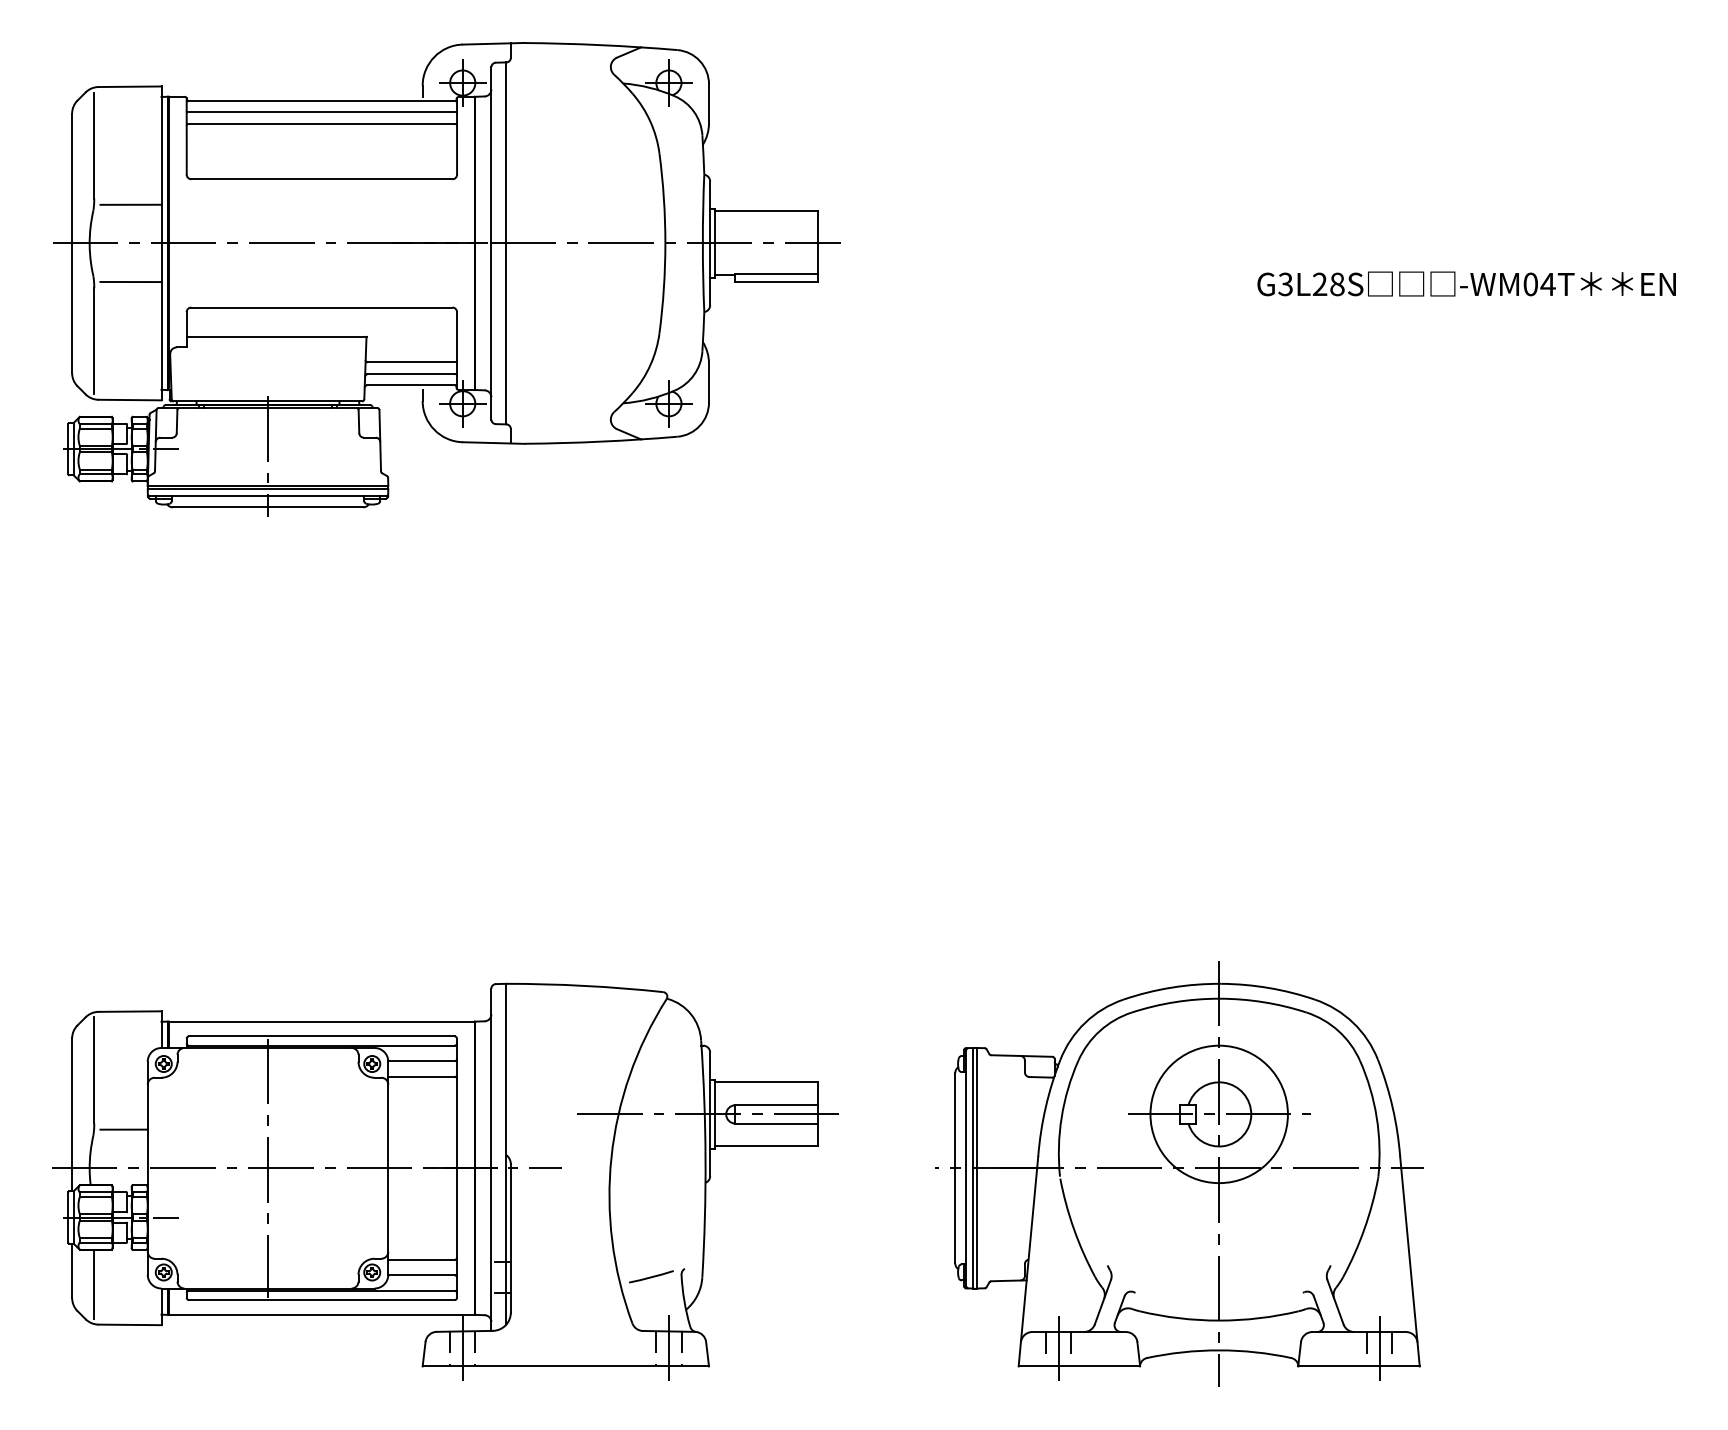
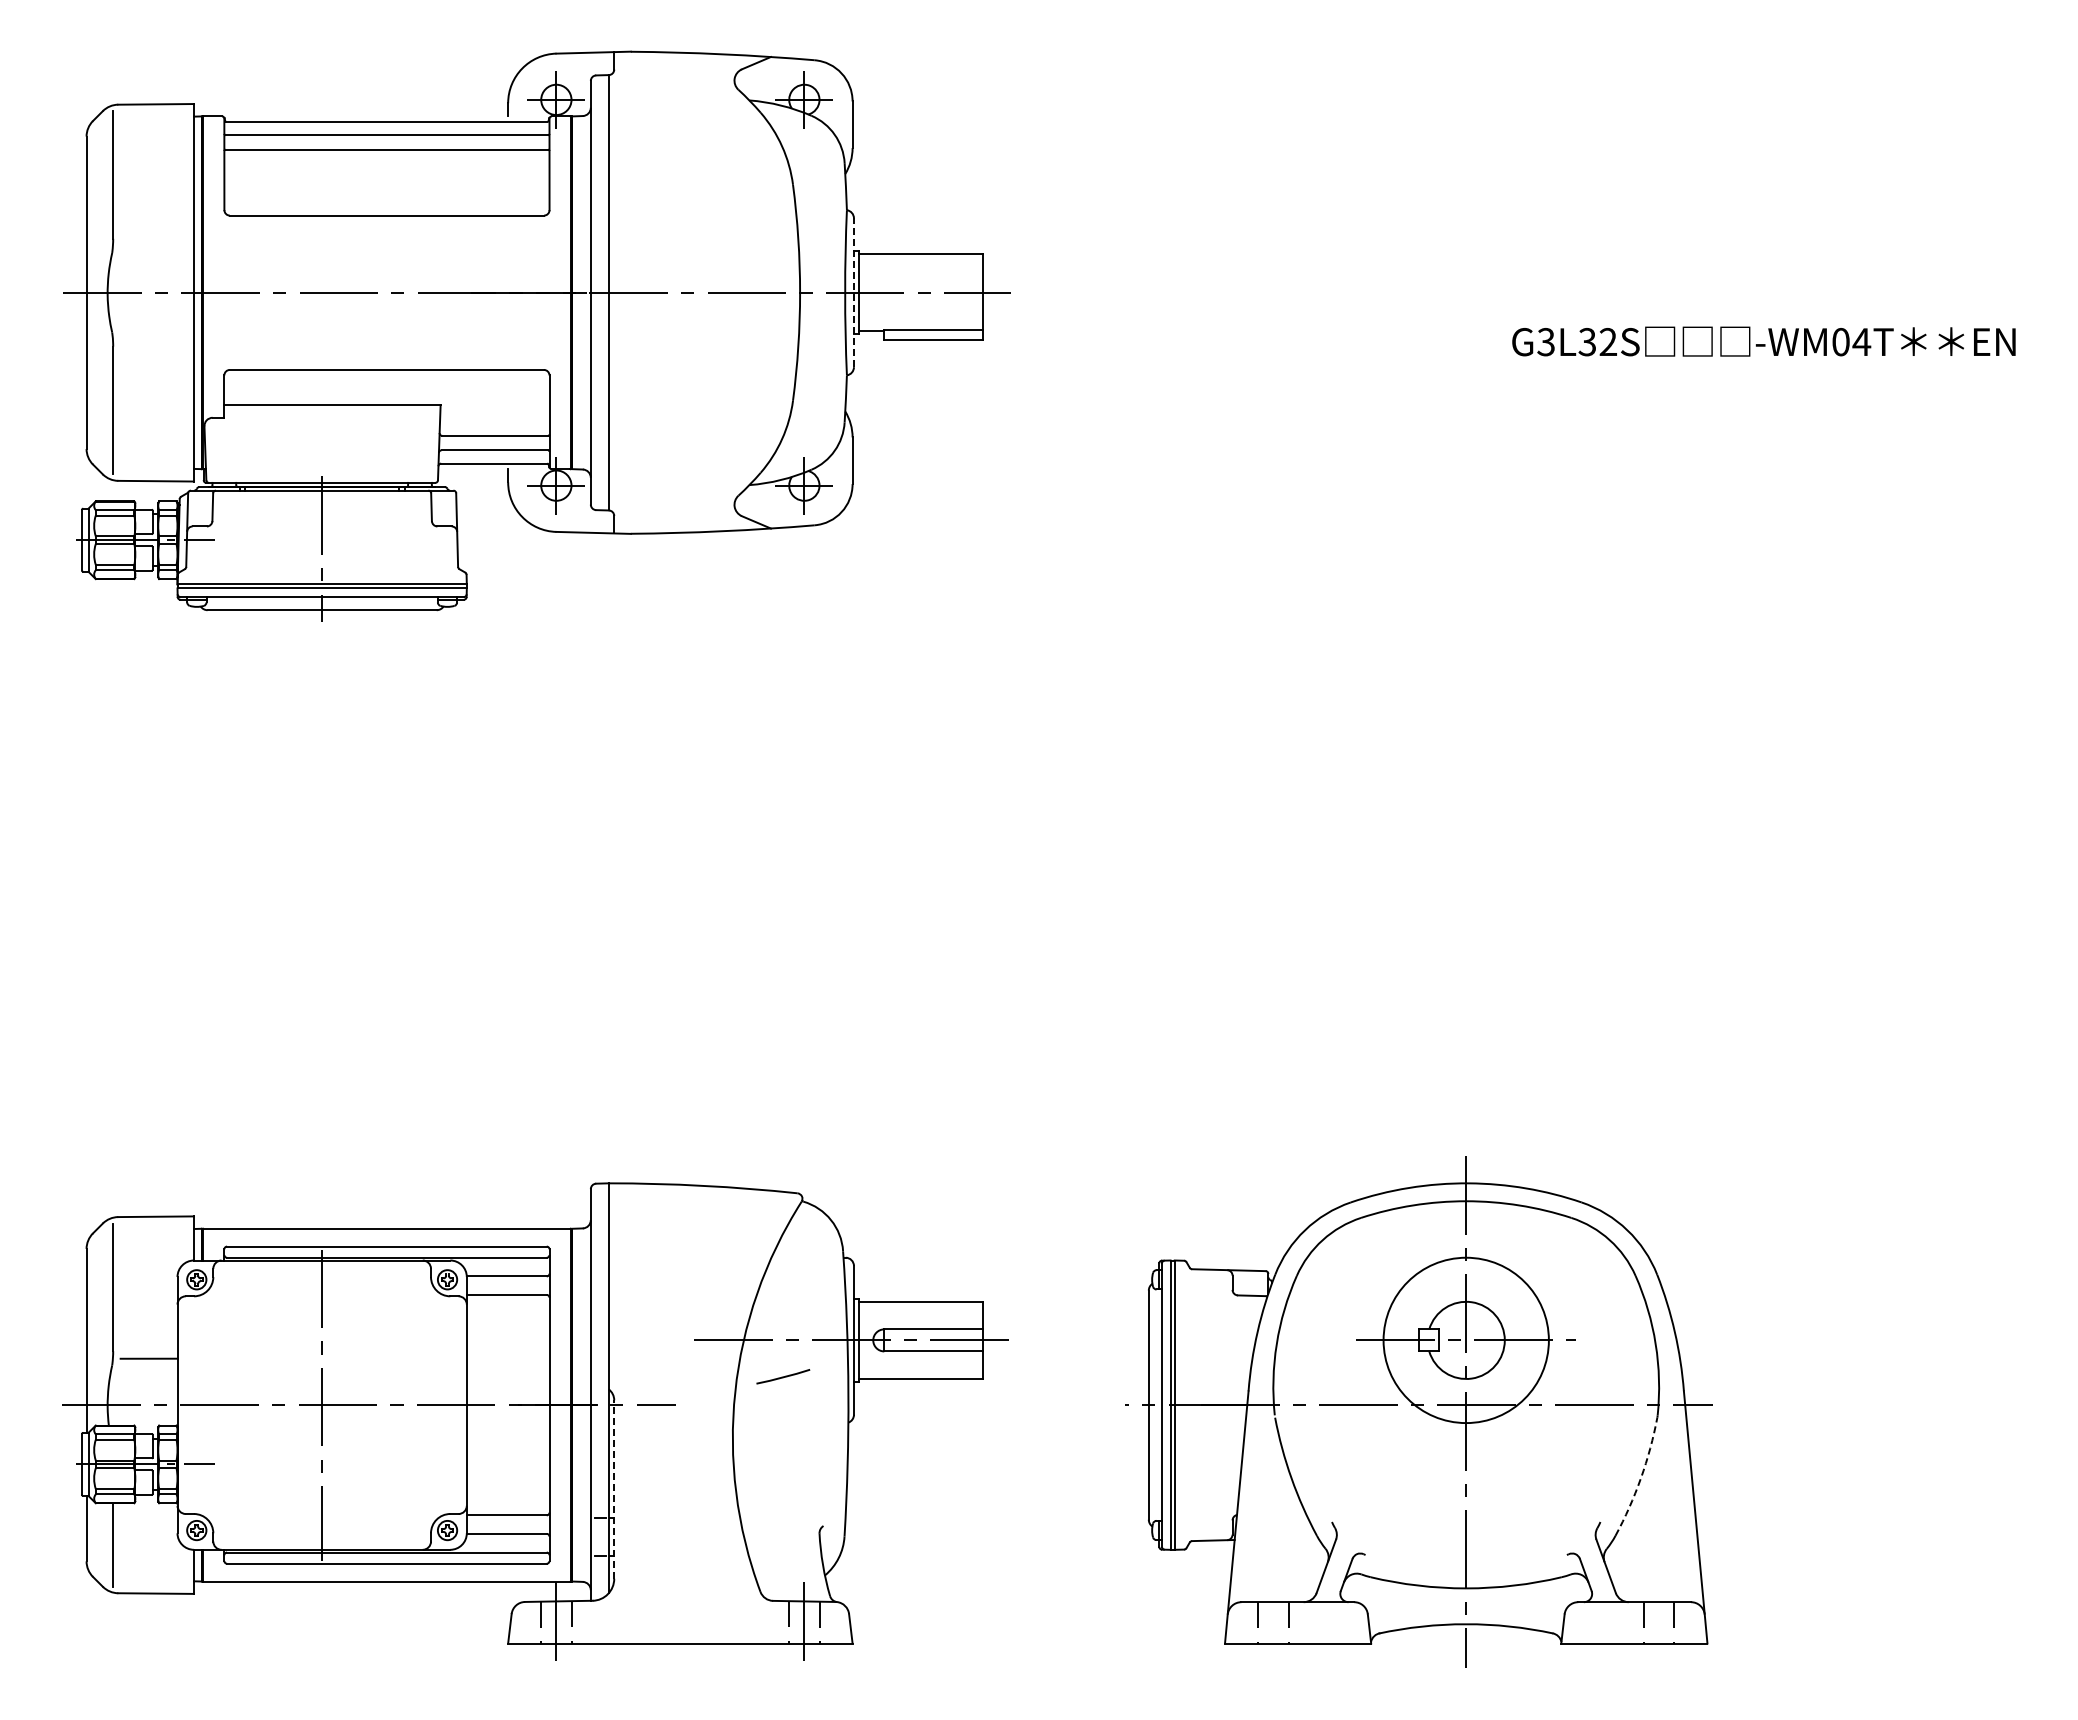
line: (131, 204) -> (157, 246), removed
line: (709, 243) -> (853, 292), solid -> dashed
line: (131, 282) -> (157, 339), removed
text: (1328, 284) -> (1597, 342), G3L28S -> G3L32S
arc: (1364, 1229) -> (1640, 1478), solid -> dashed
line: (511, 1238) -> (614, 1489), solid -> dashed
line: (651, 1276) -> (783, 1376), moved
line: (1058, 1348) -> (1273, 1622), removed
line: (1379, 1348) -> (1659, 1622), removed

